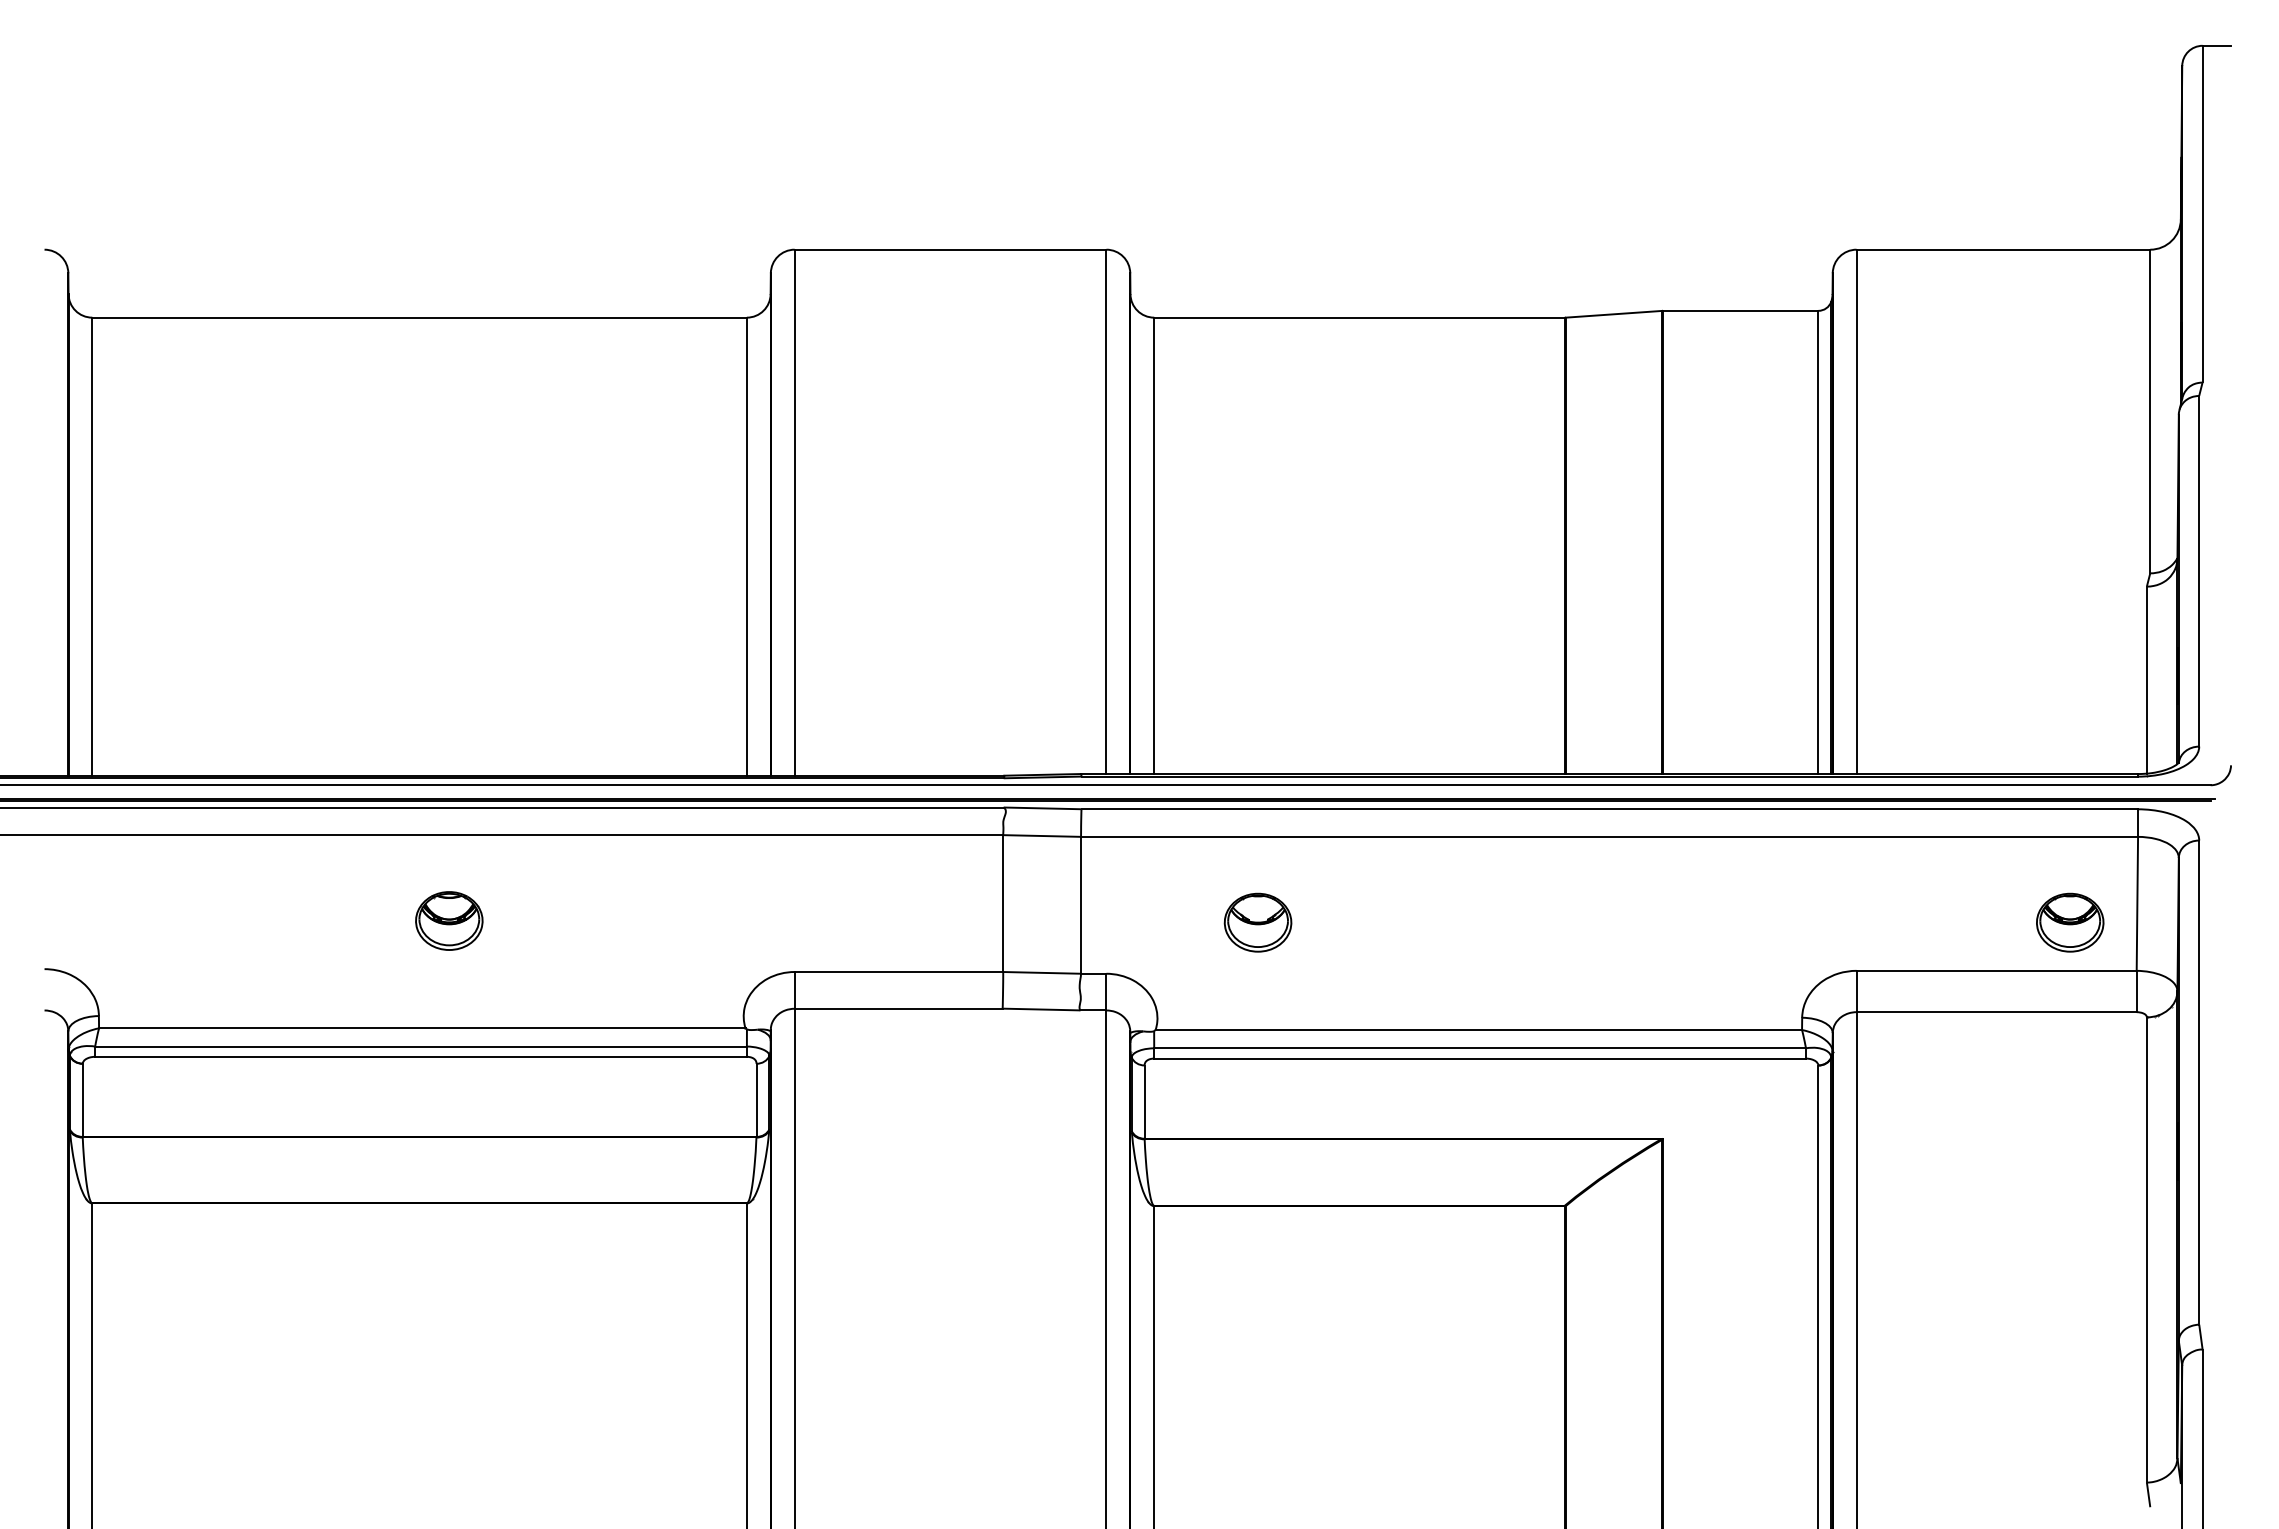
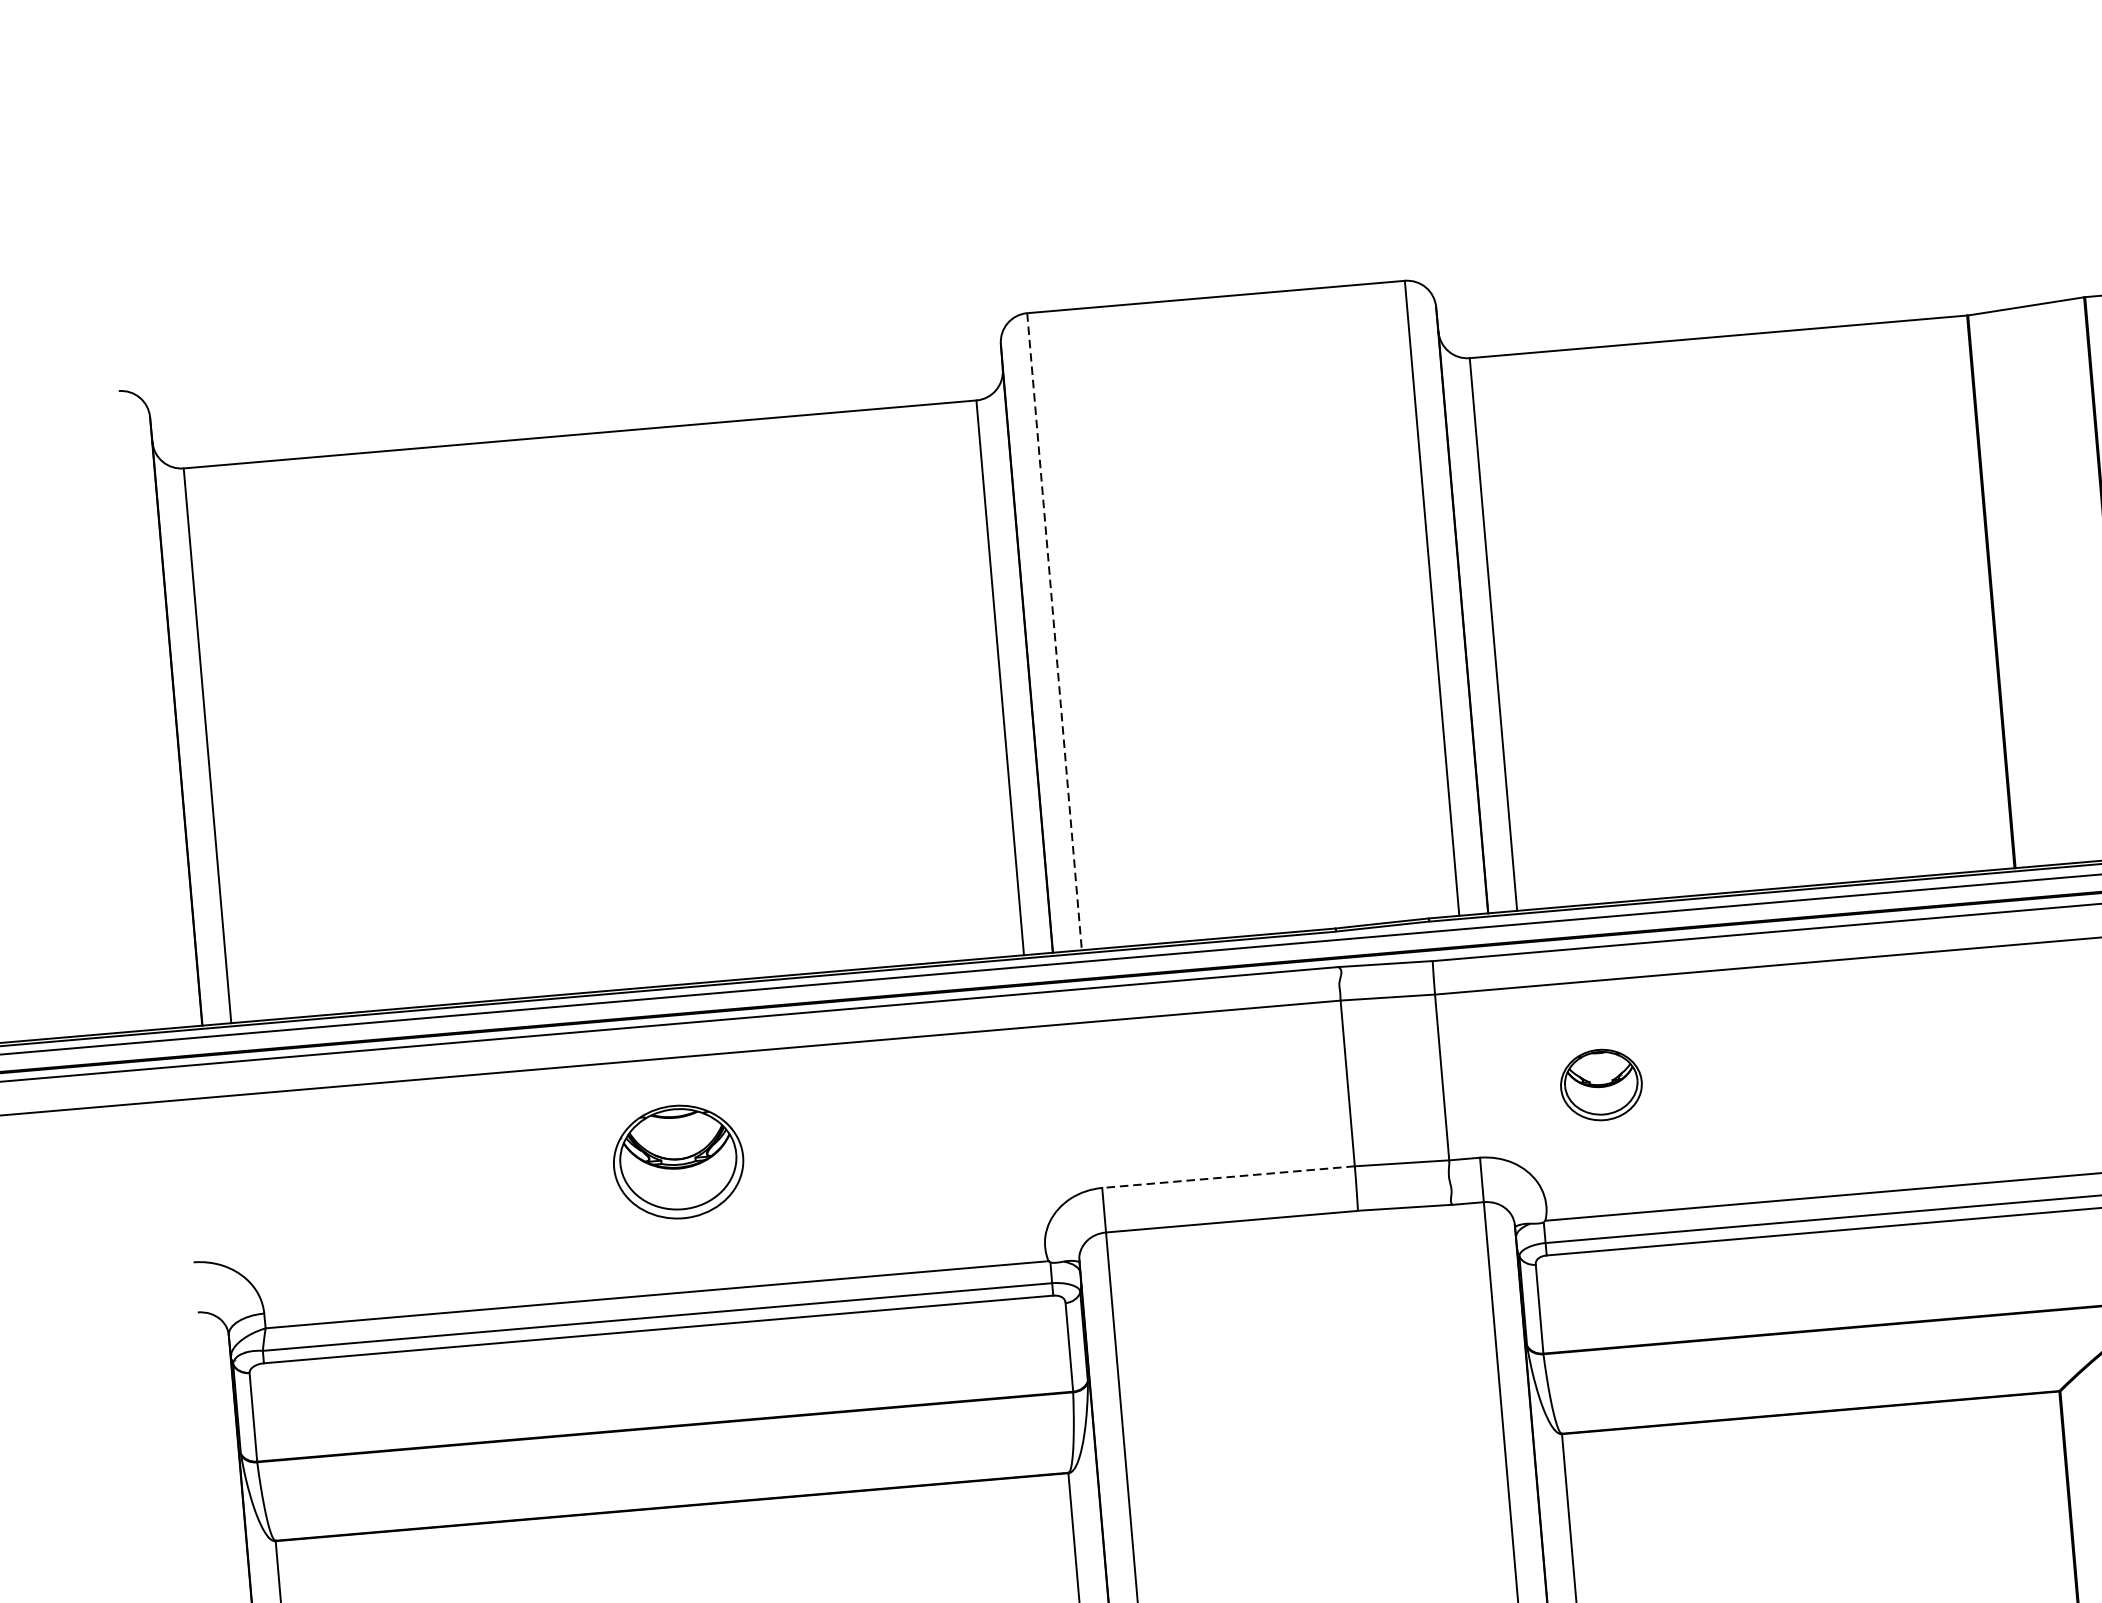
line: (794, 513) -> (1054, 632), solid -> dashed
part: (449, 920) -> (678, 1161), size x1.6
part: (1257, 922) -> (1600, 1084), moved
line: (898, 972) -> (1228, 1177), solid -> dashed

